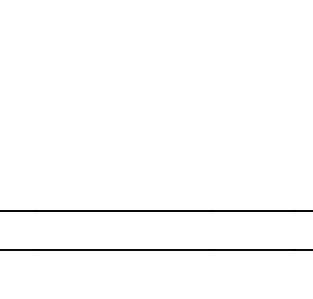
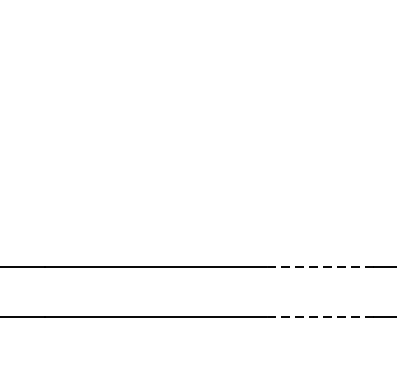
line: (252, 210) -> (320, 266), solid -> dashed
line: (252, 249) -> (320, 316), solid -> dashed

